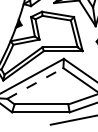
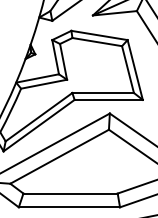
line: (35, 83) -> (60, 156), dashed -> solid

